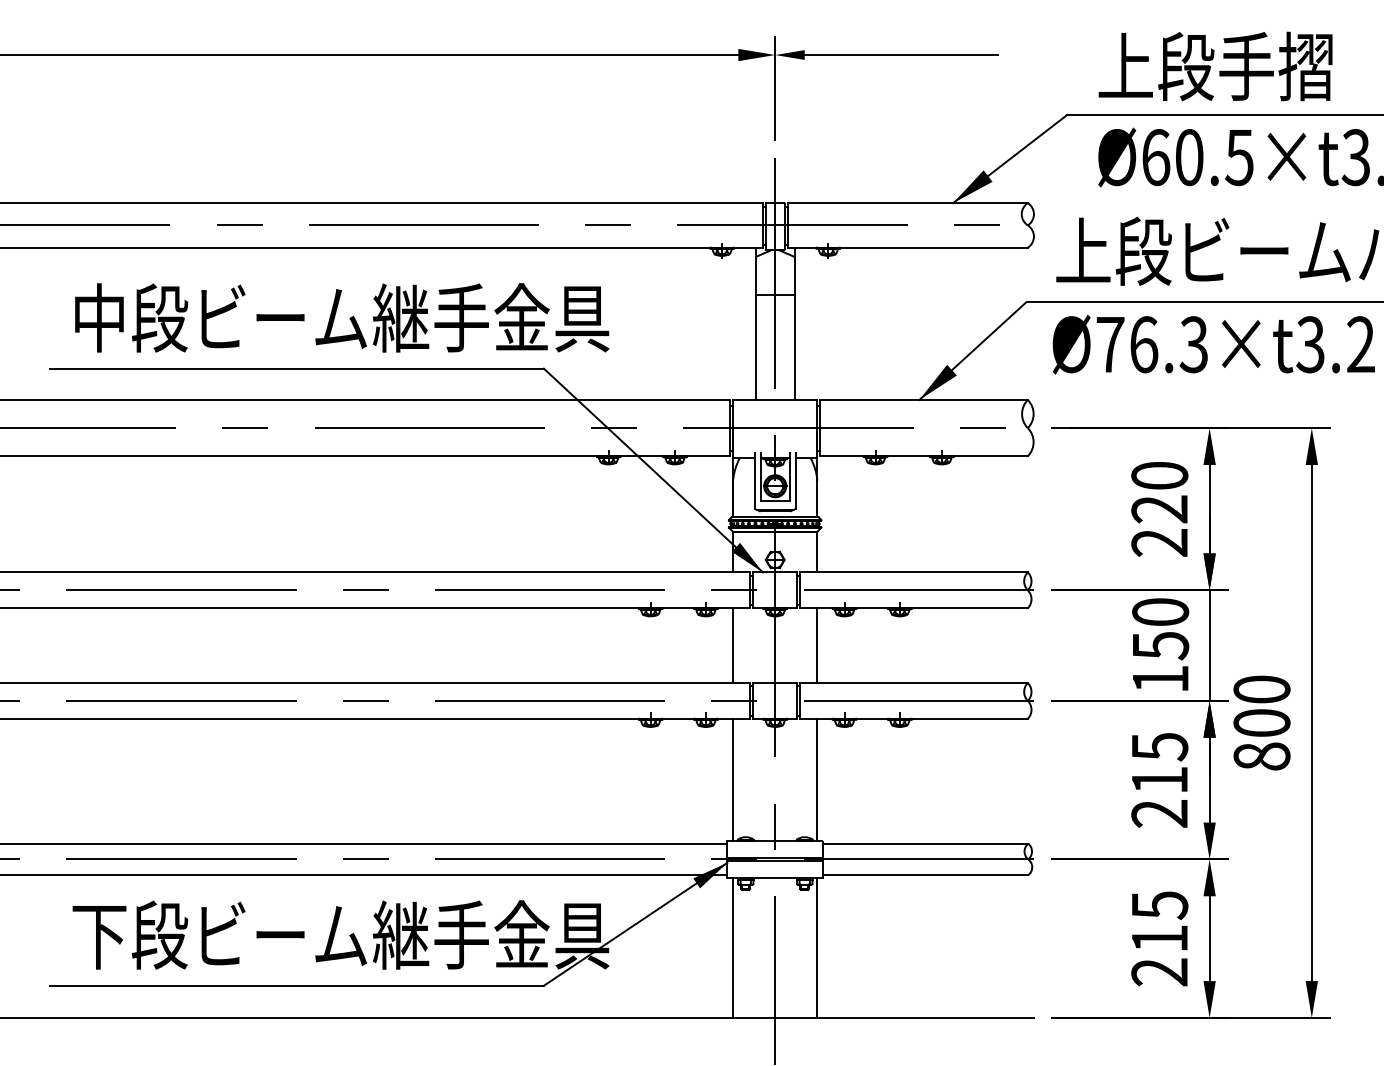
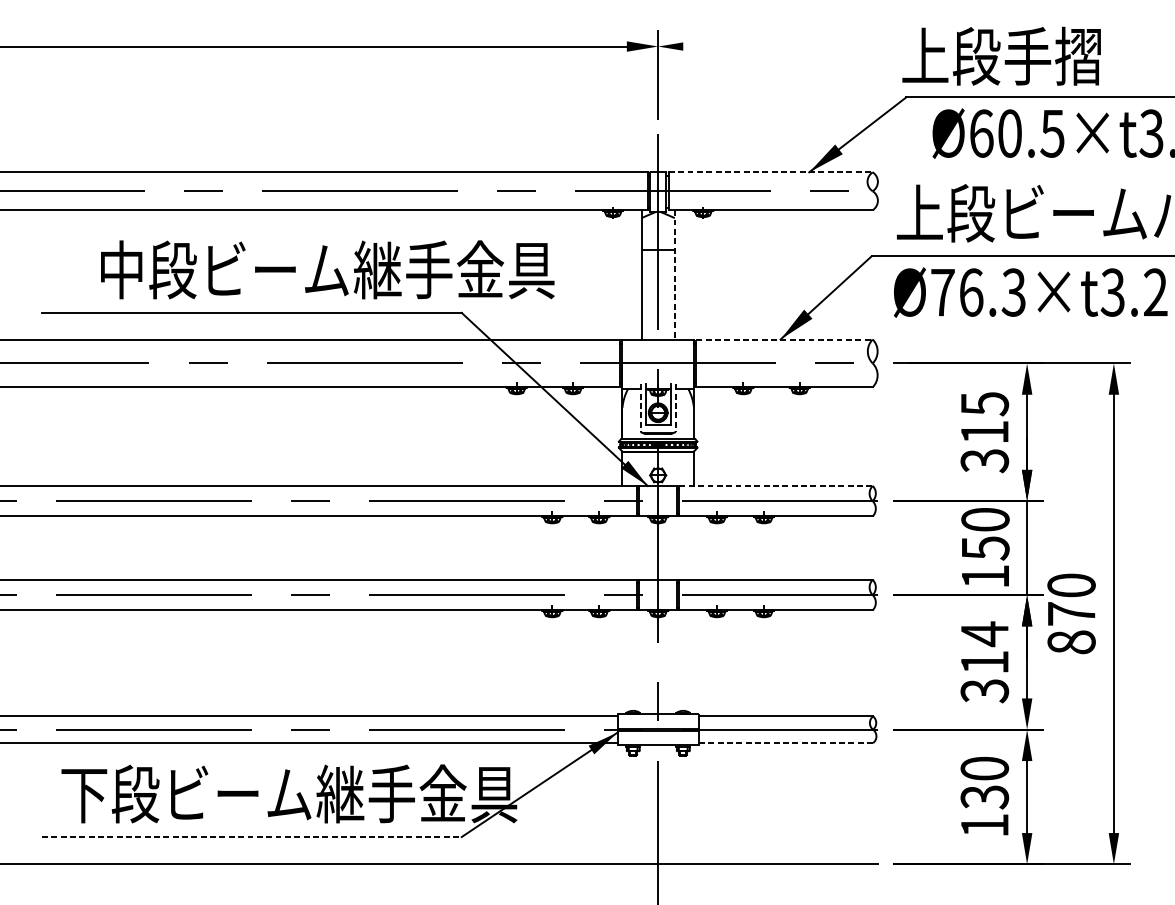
line: (901, 55) -> (765, 46), removed
text: (1215, 66) -> (1001, 56), moved
line: (908, 203) -> (771, 172), solid -> dashed
text: (342, 317) -> (328, 269), moved
line: (794, 324) -> (674, 275), solid -> dashed
line: (924, 399) -> (784, 339), solid -> dashed
line: (754, 480) -> (640, 407), solid -> dashed
line: (795, 480) -> (675, 407), solid -> dashed
text: (1159, 509) -> (984, 432), 220 -> 315
line: (914, 572) -> (776, 486), solid -> dashed
line: (733, 645) -> (622, 548), removed
line: (817, 645) -> (694, 548), removed
text: (1261, 722) -> (1071, 613), 800 -> 870
line: (733, 779) -> (622, 661), removed
line: (817, 779) -> (694, 661), removed
text: (1159, 779) -> (984, 661), 215 -> 314
line: (925, 875) -> (785, 743), solid -> dashed
text: (1159, 938) -> (984, 796), 215 -> 130
line: (733, 947) -> (622, 804), removed
line: (817, 947) -> (694, 804), removed
line: (297, 985) -> (252, 836), solid -> dashed

